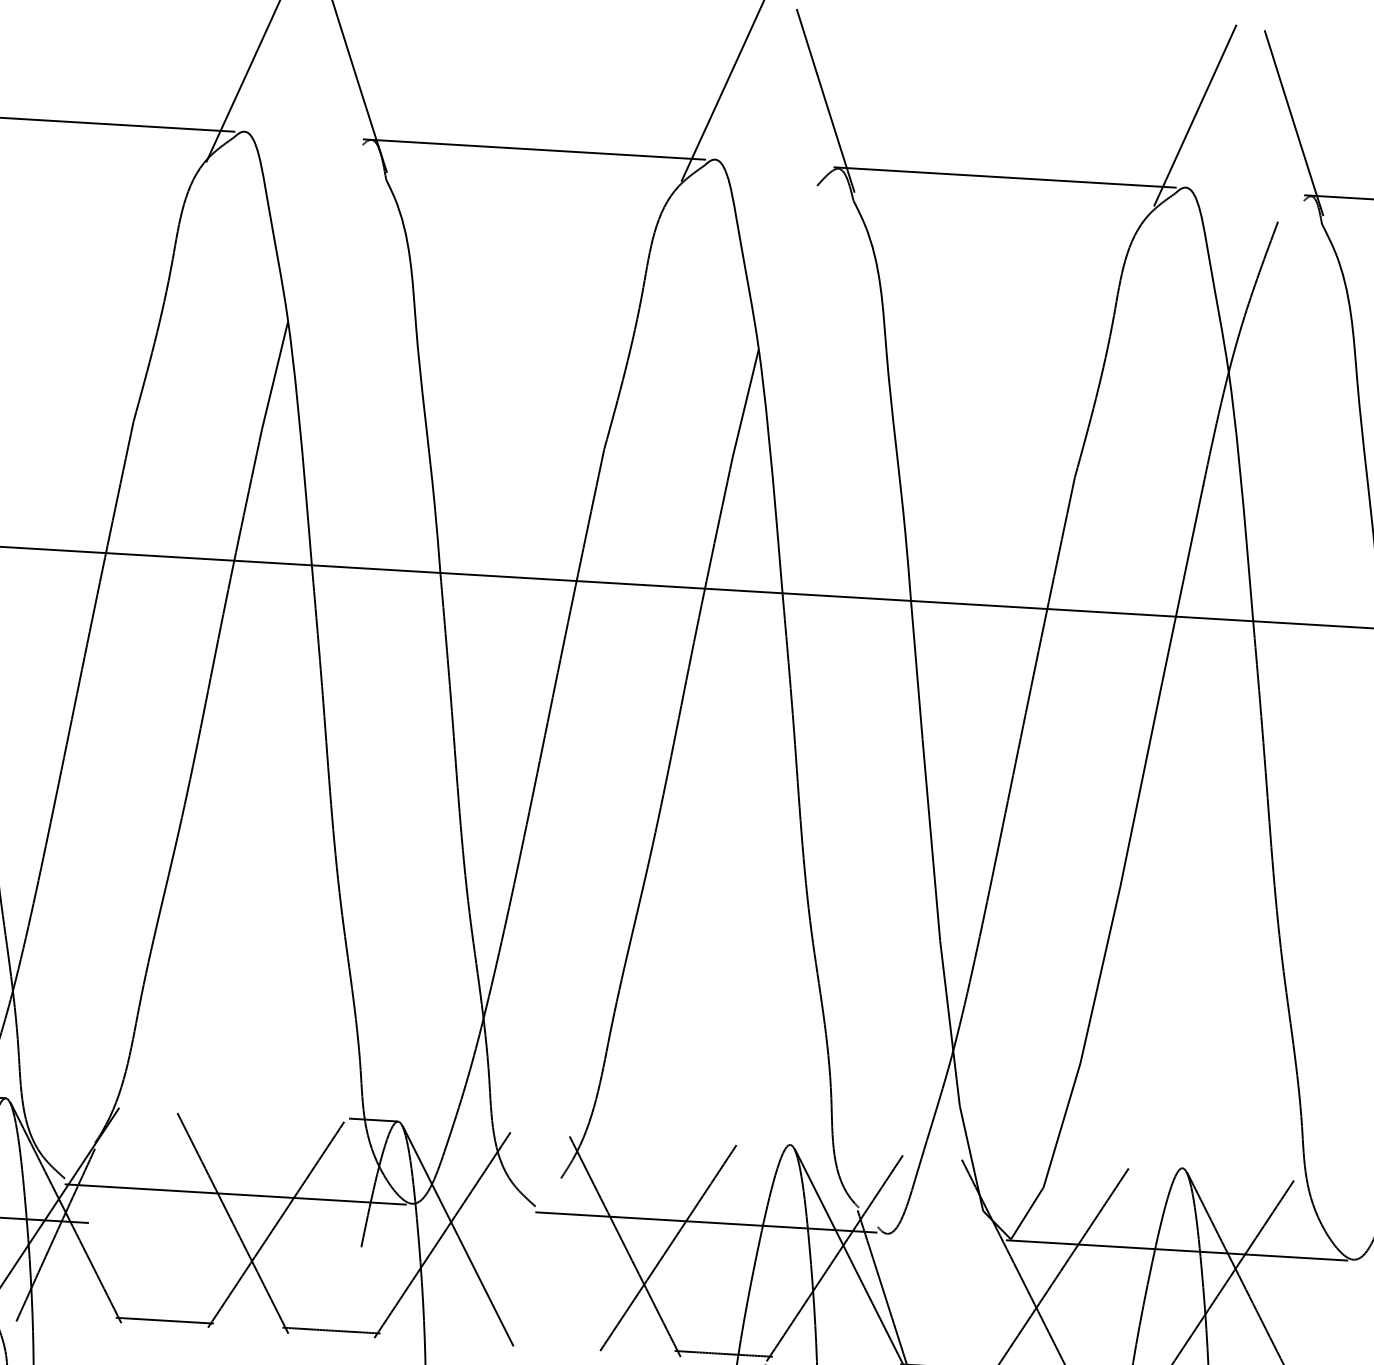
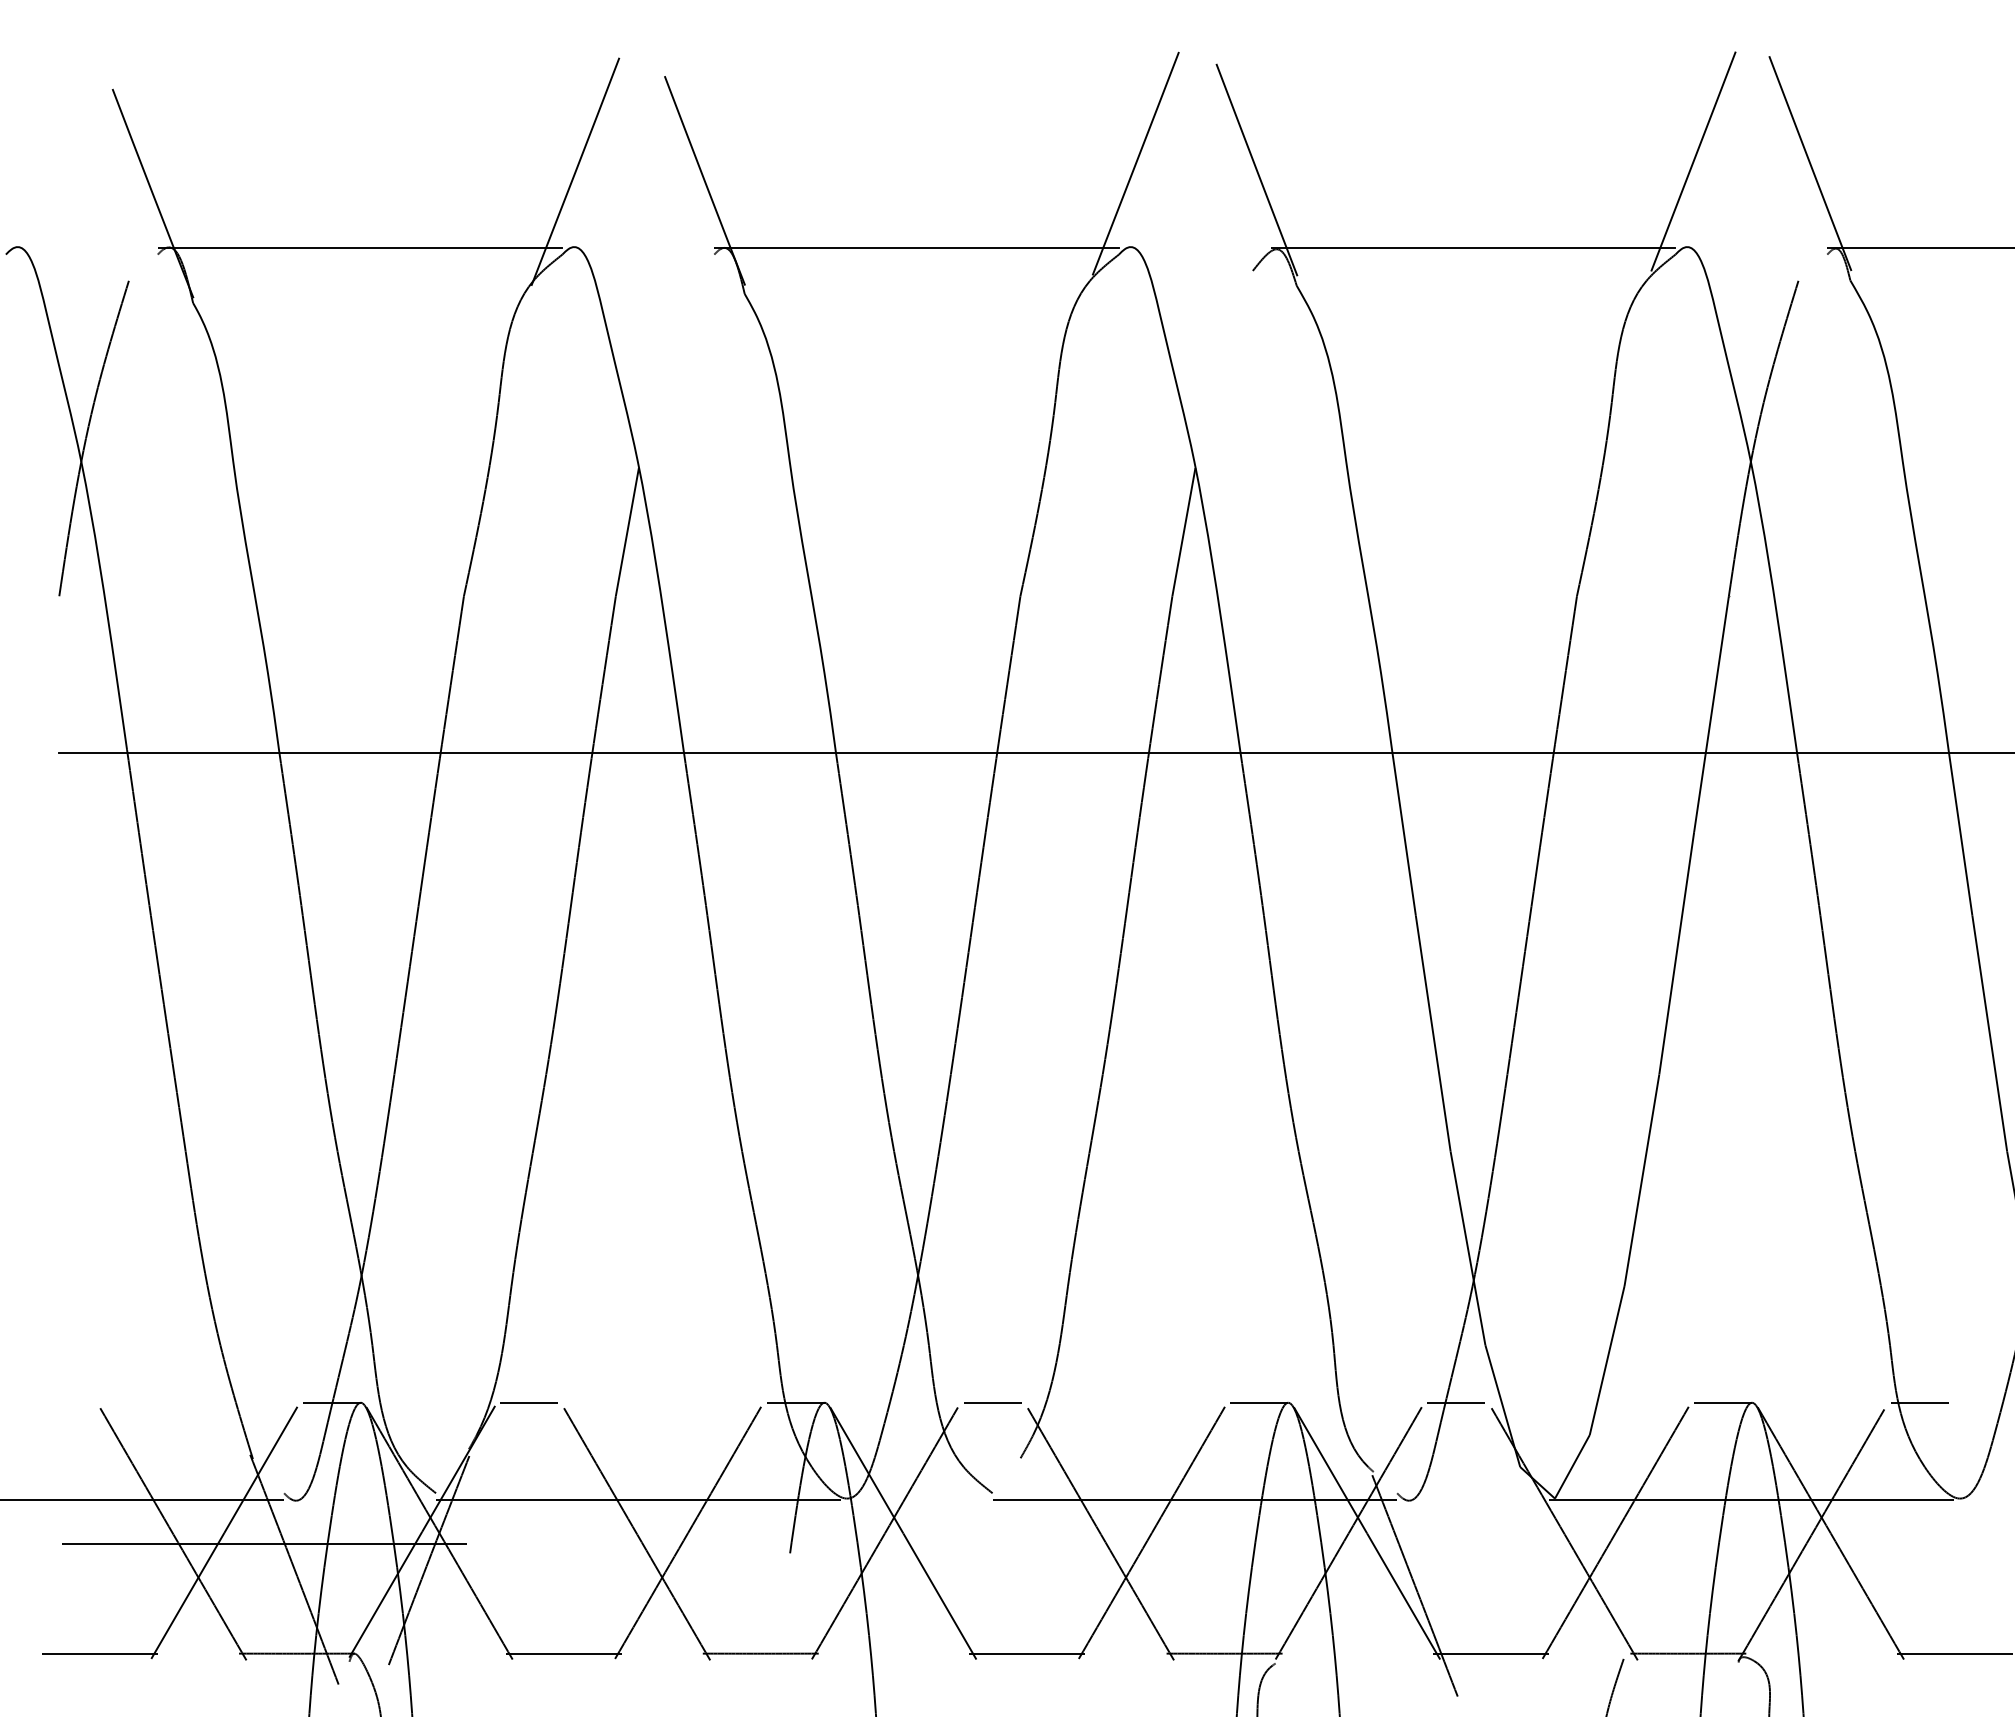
line: (147, 1106) -> (528, 1402), added
line: (540, 1129) -> (992, 1402), added
line: (765, 1143) -> (1259, 1402), added
line: (932, 1153) -> (1456, 1402), added
line: (1158, 1166) -> (1723, 1402), added
line: (1324, 1176) -> (1920, 1402), added
line: (557, 1343) -> (1027, 1653), added

